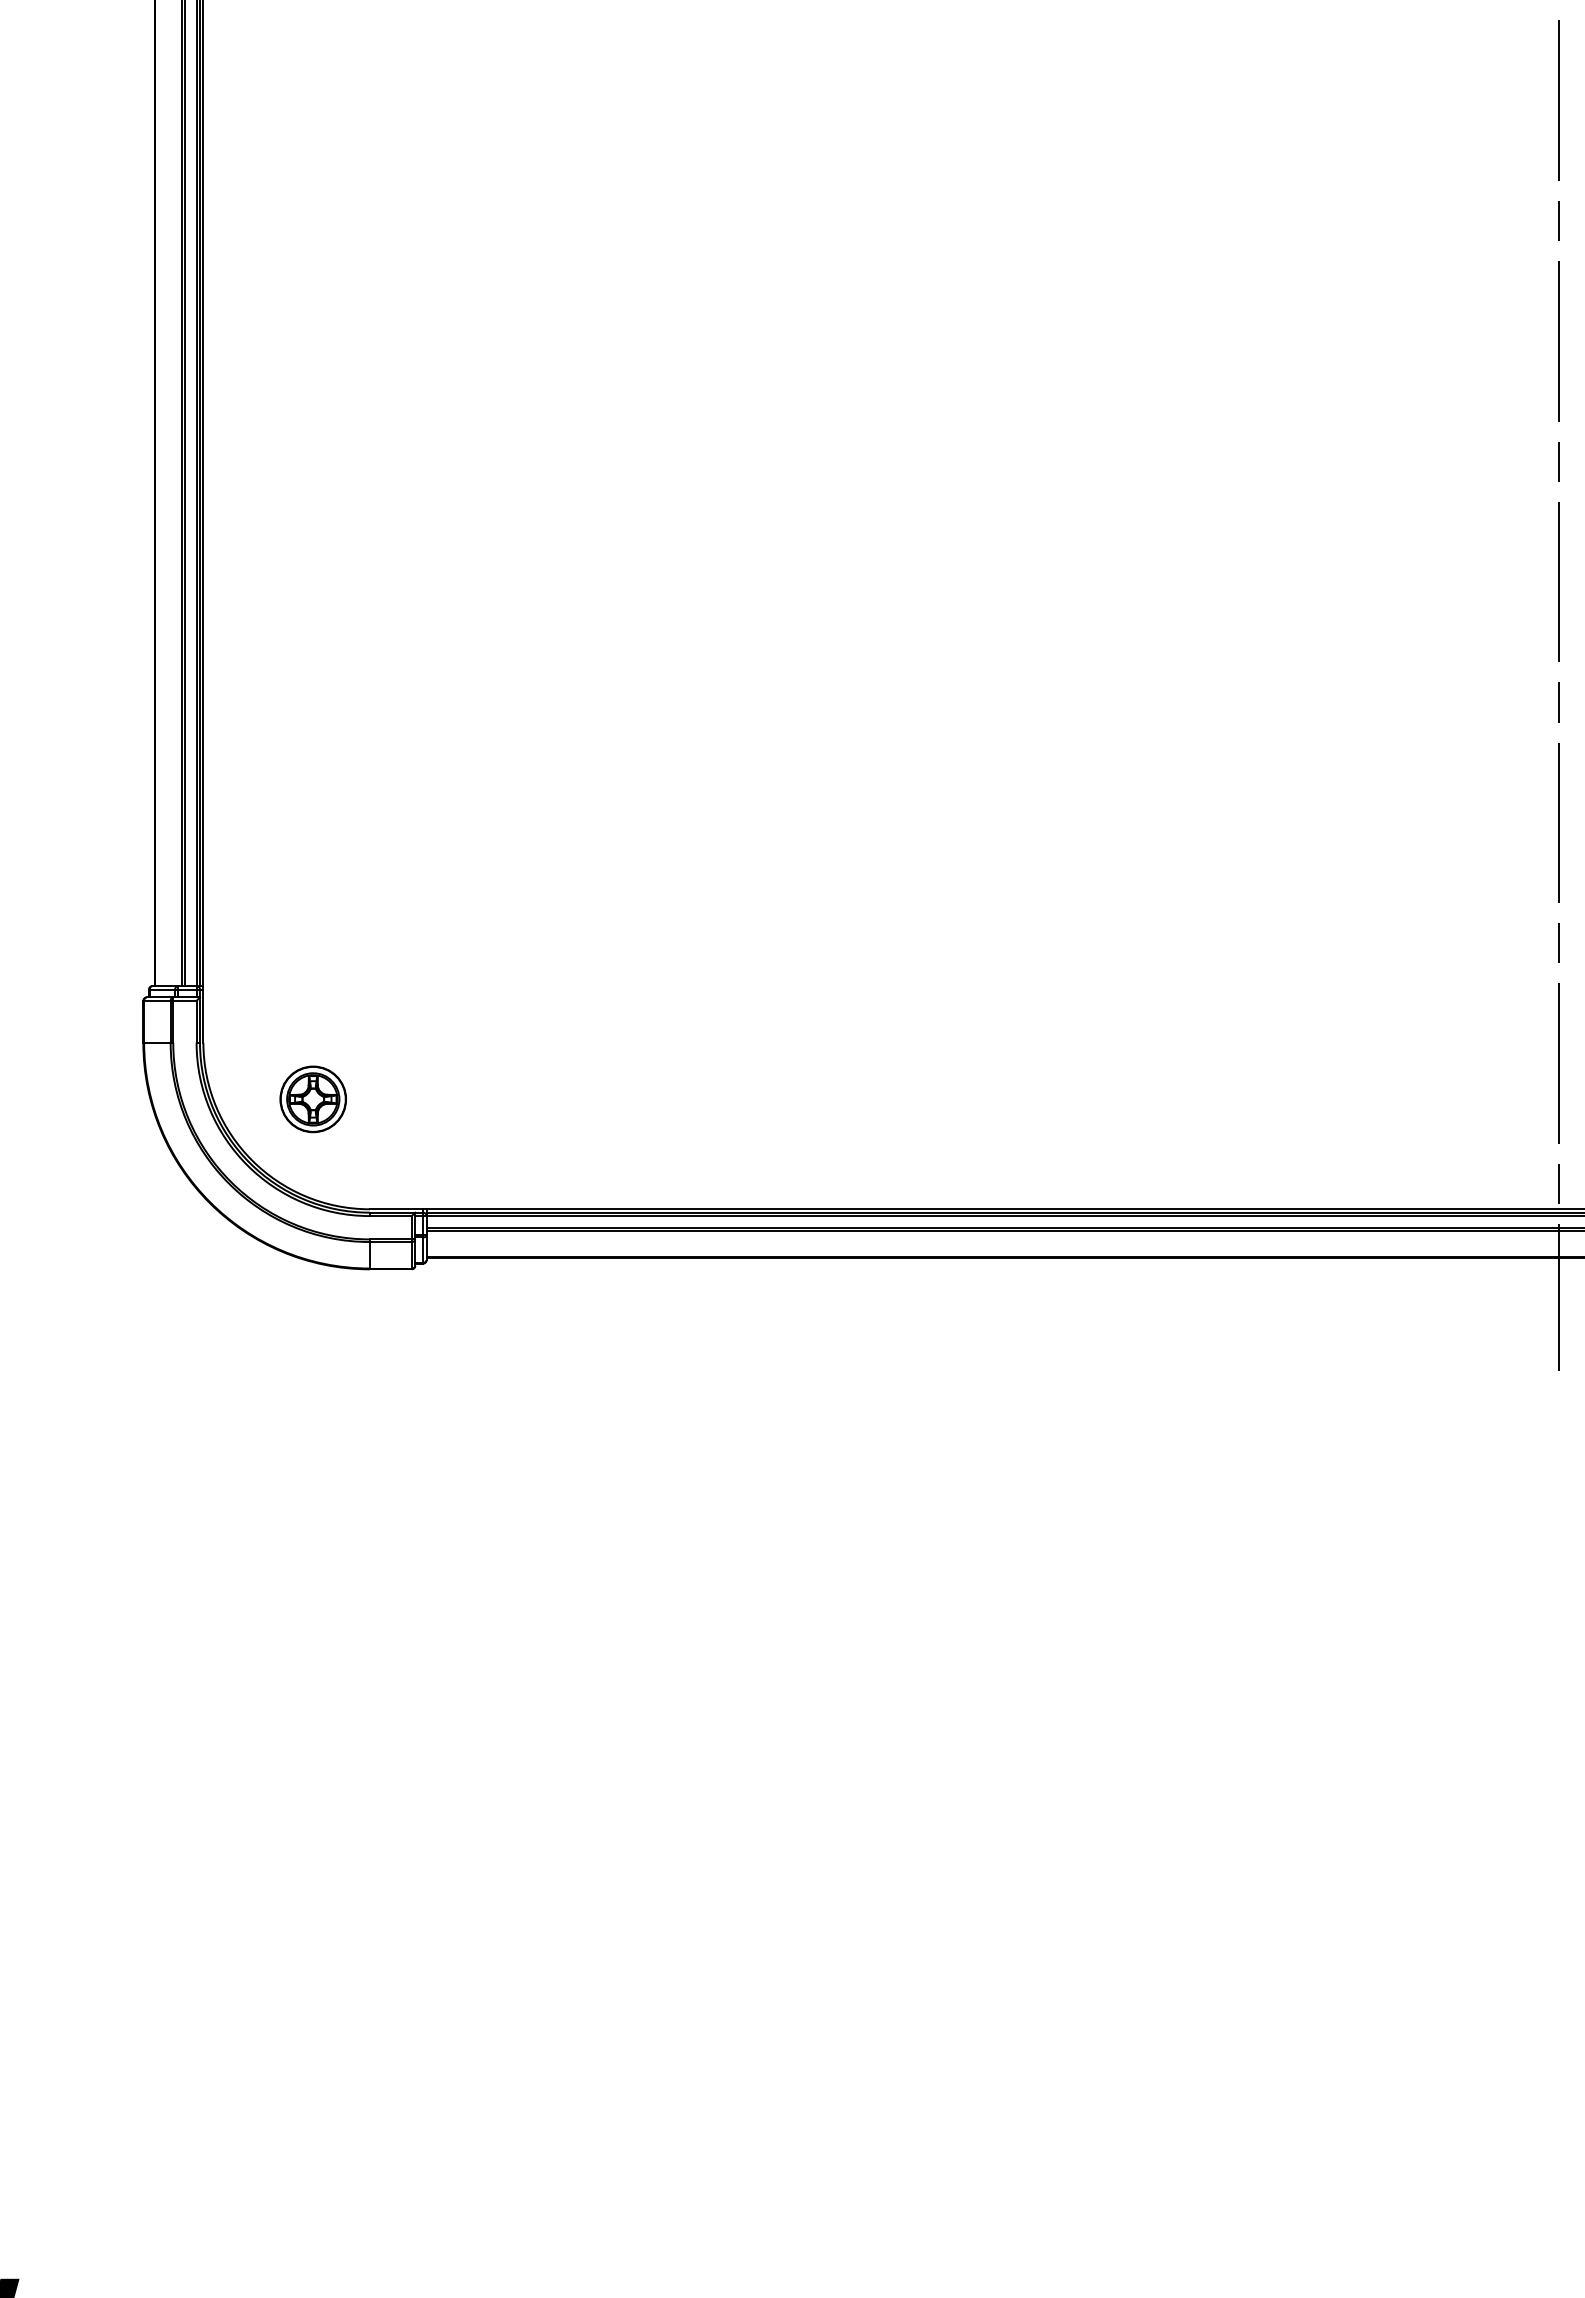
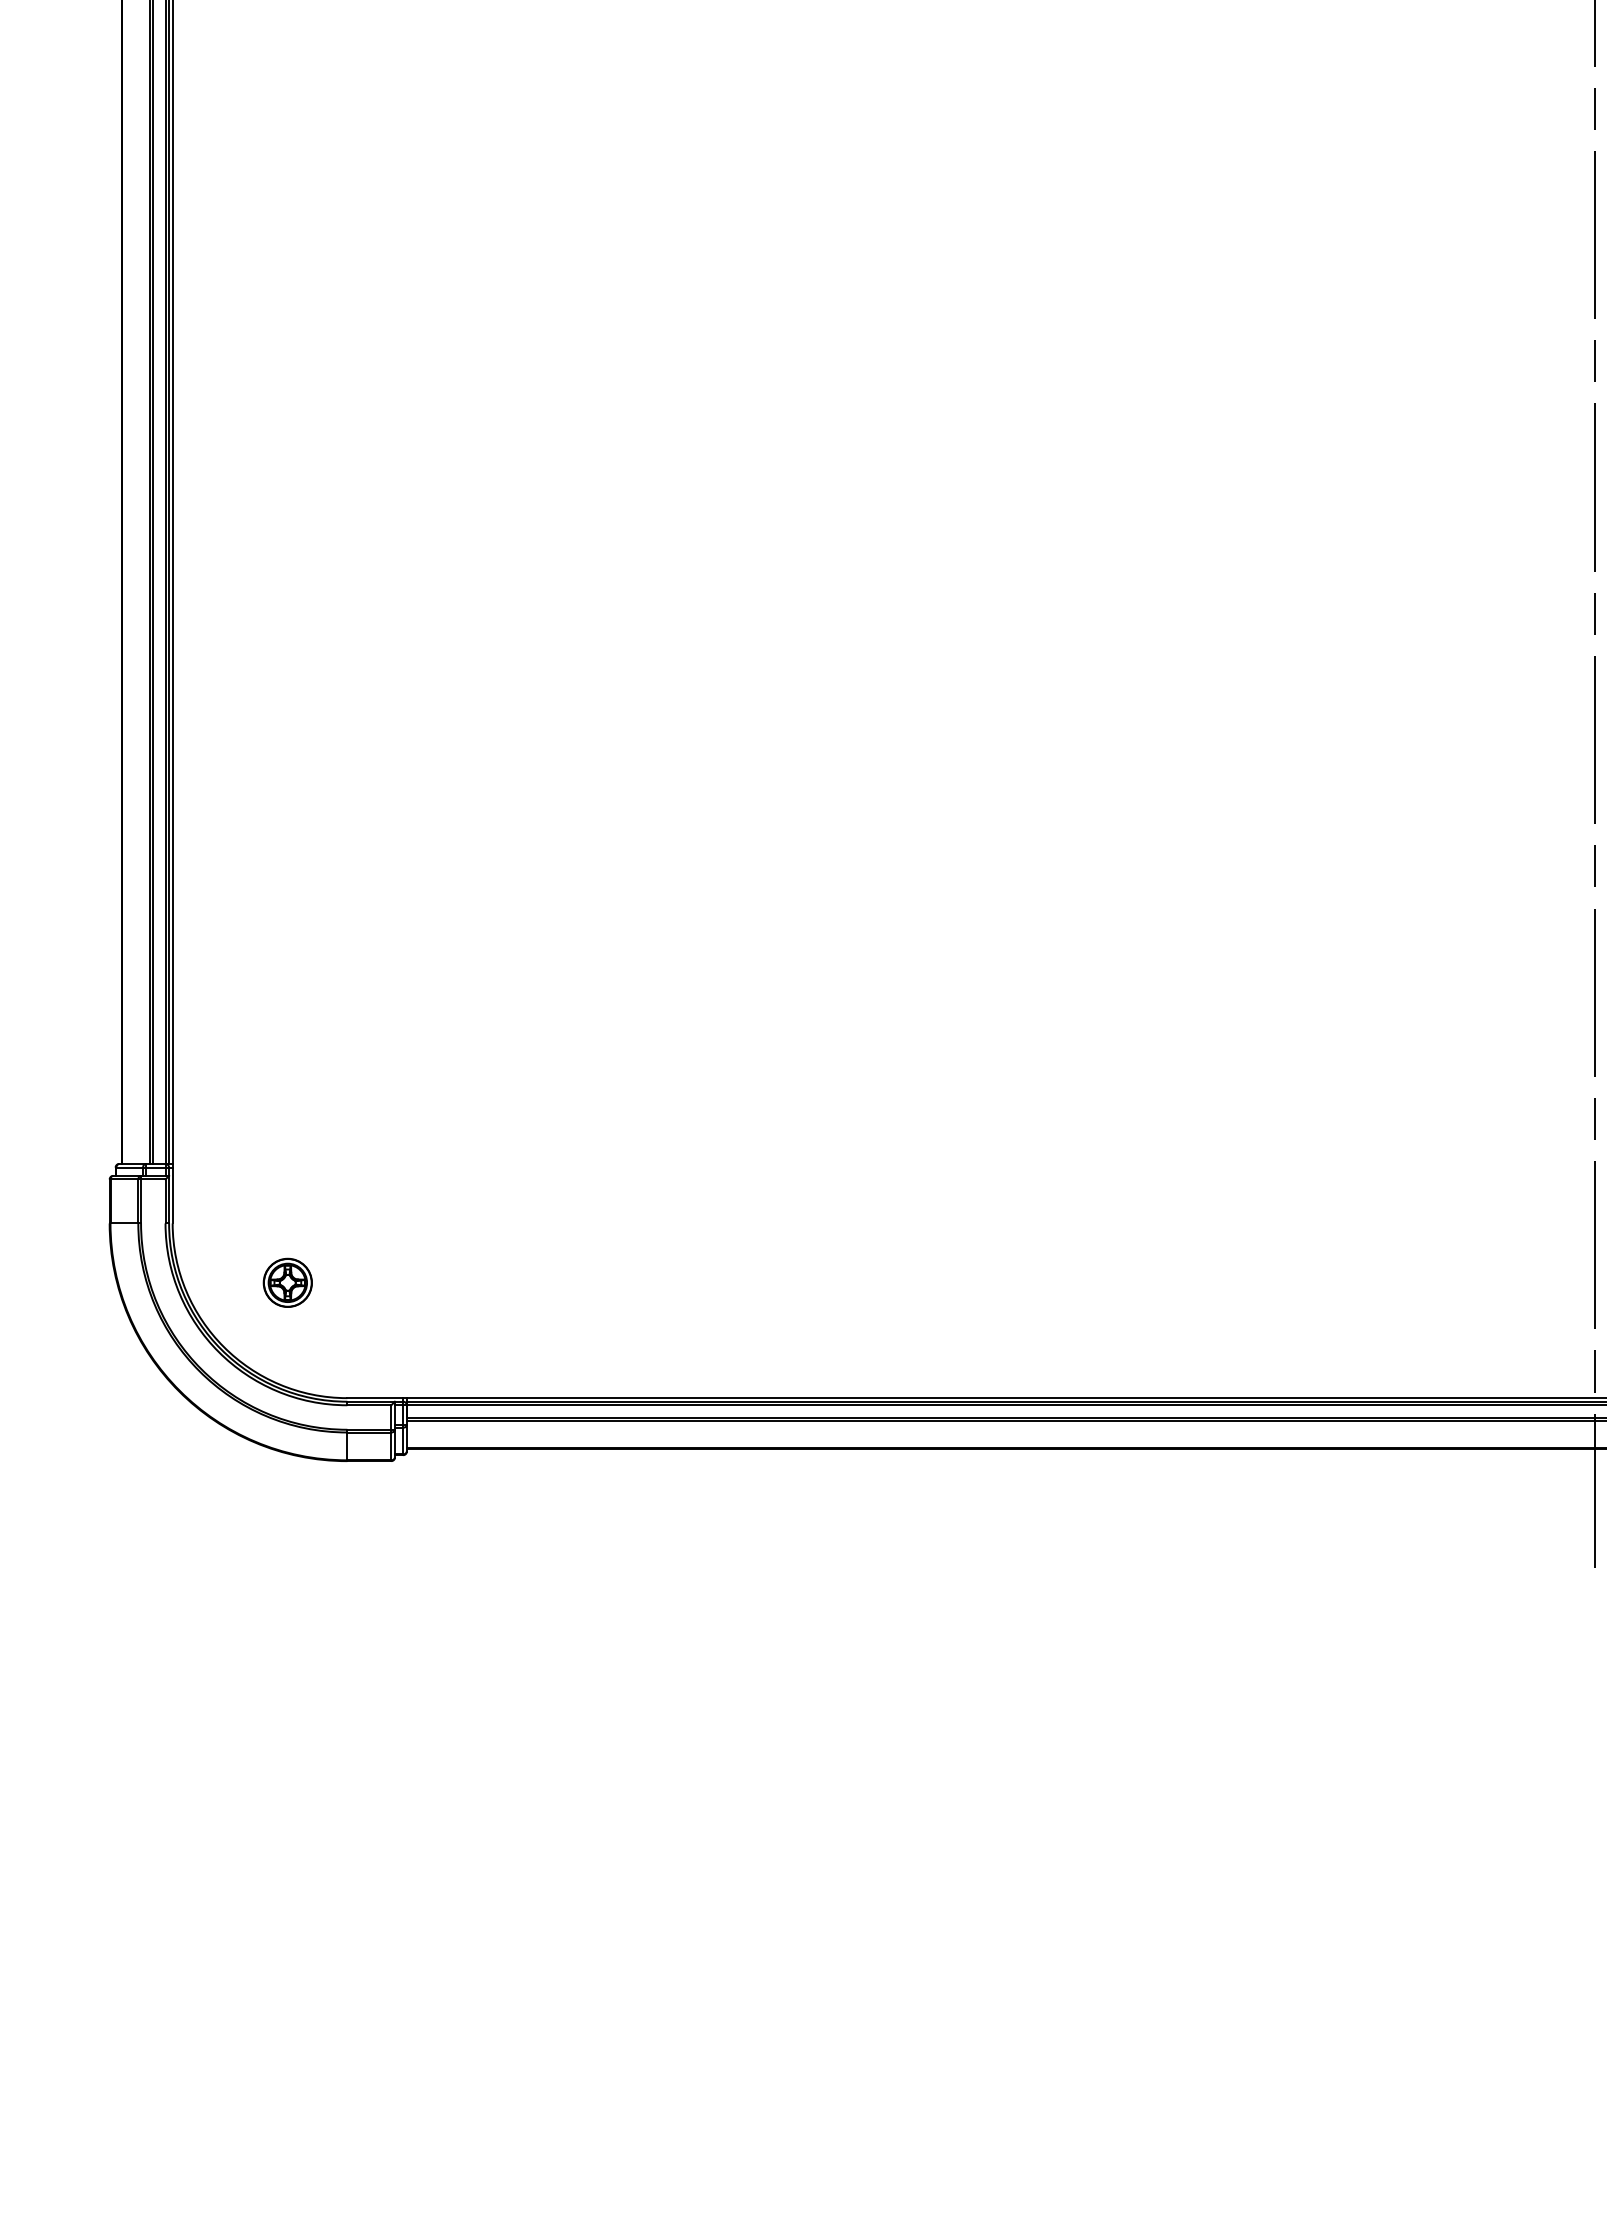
part: (312, 1099) -> (287, 1282), size x0.7

